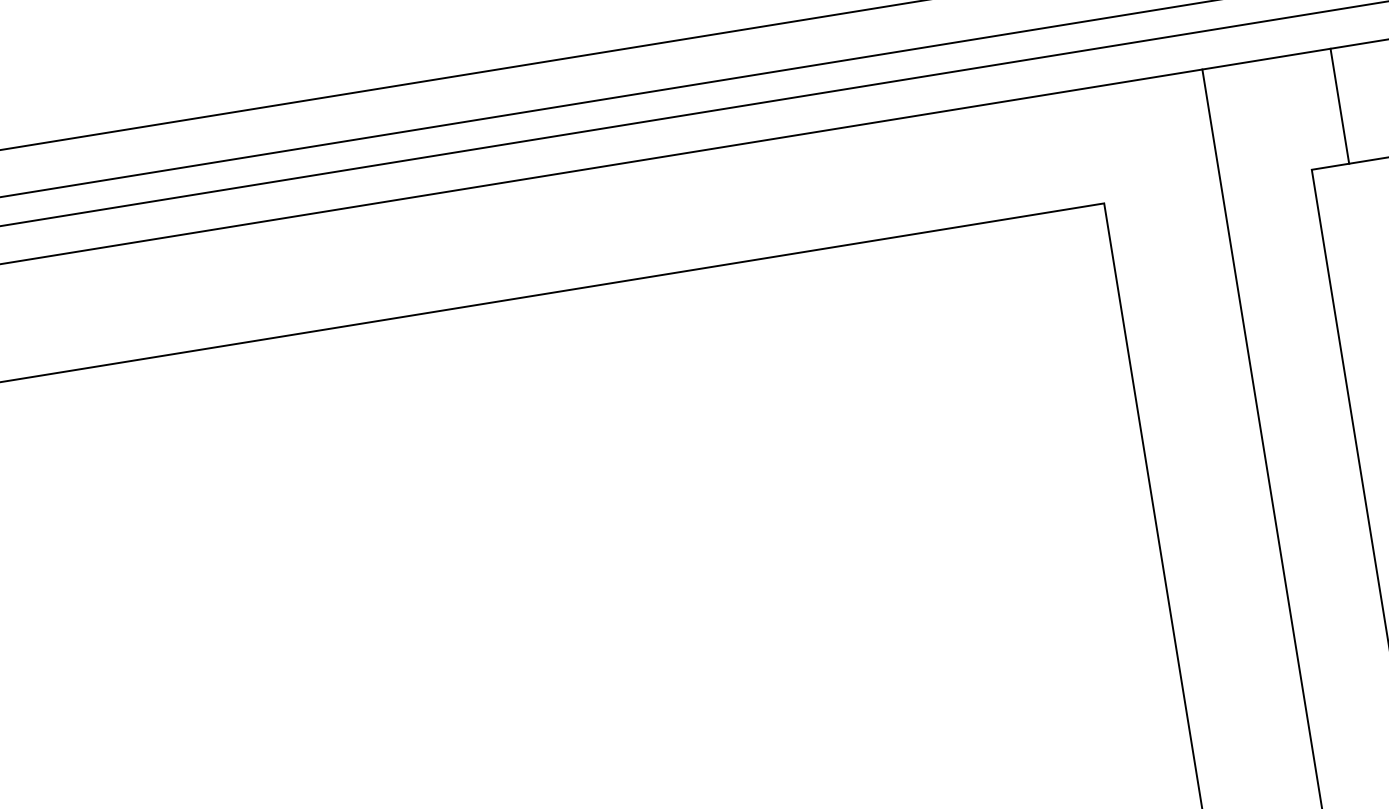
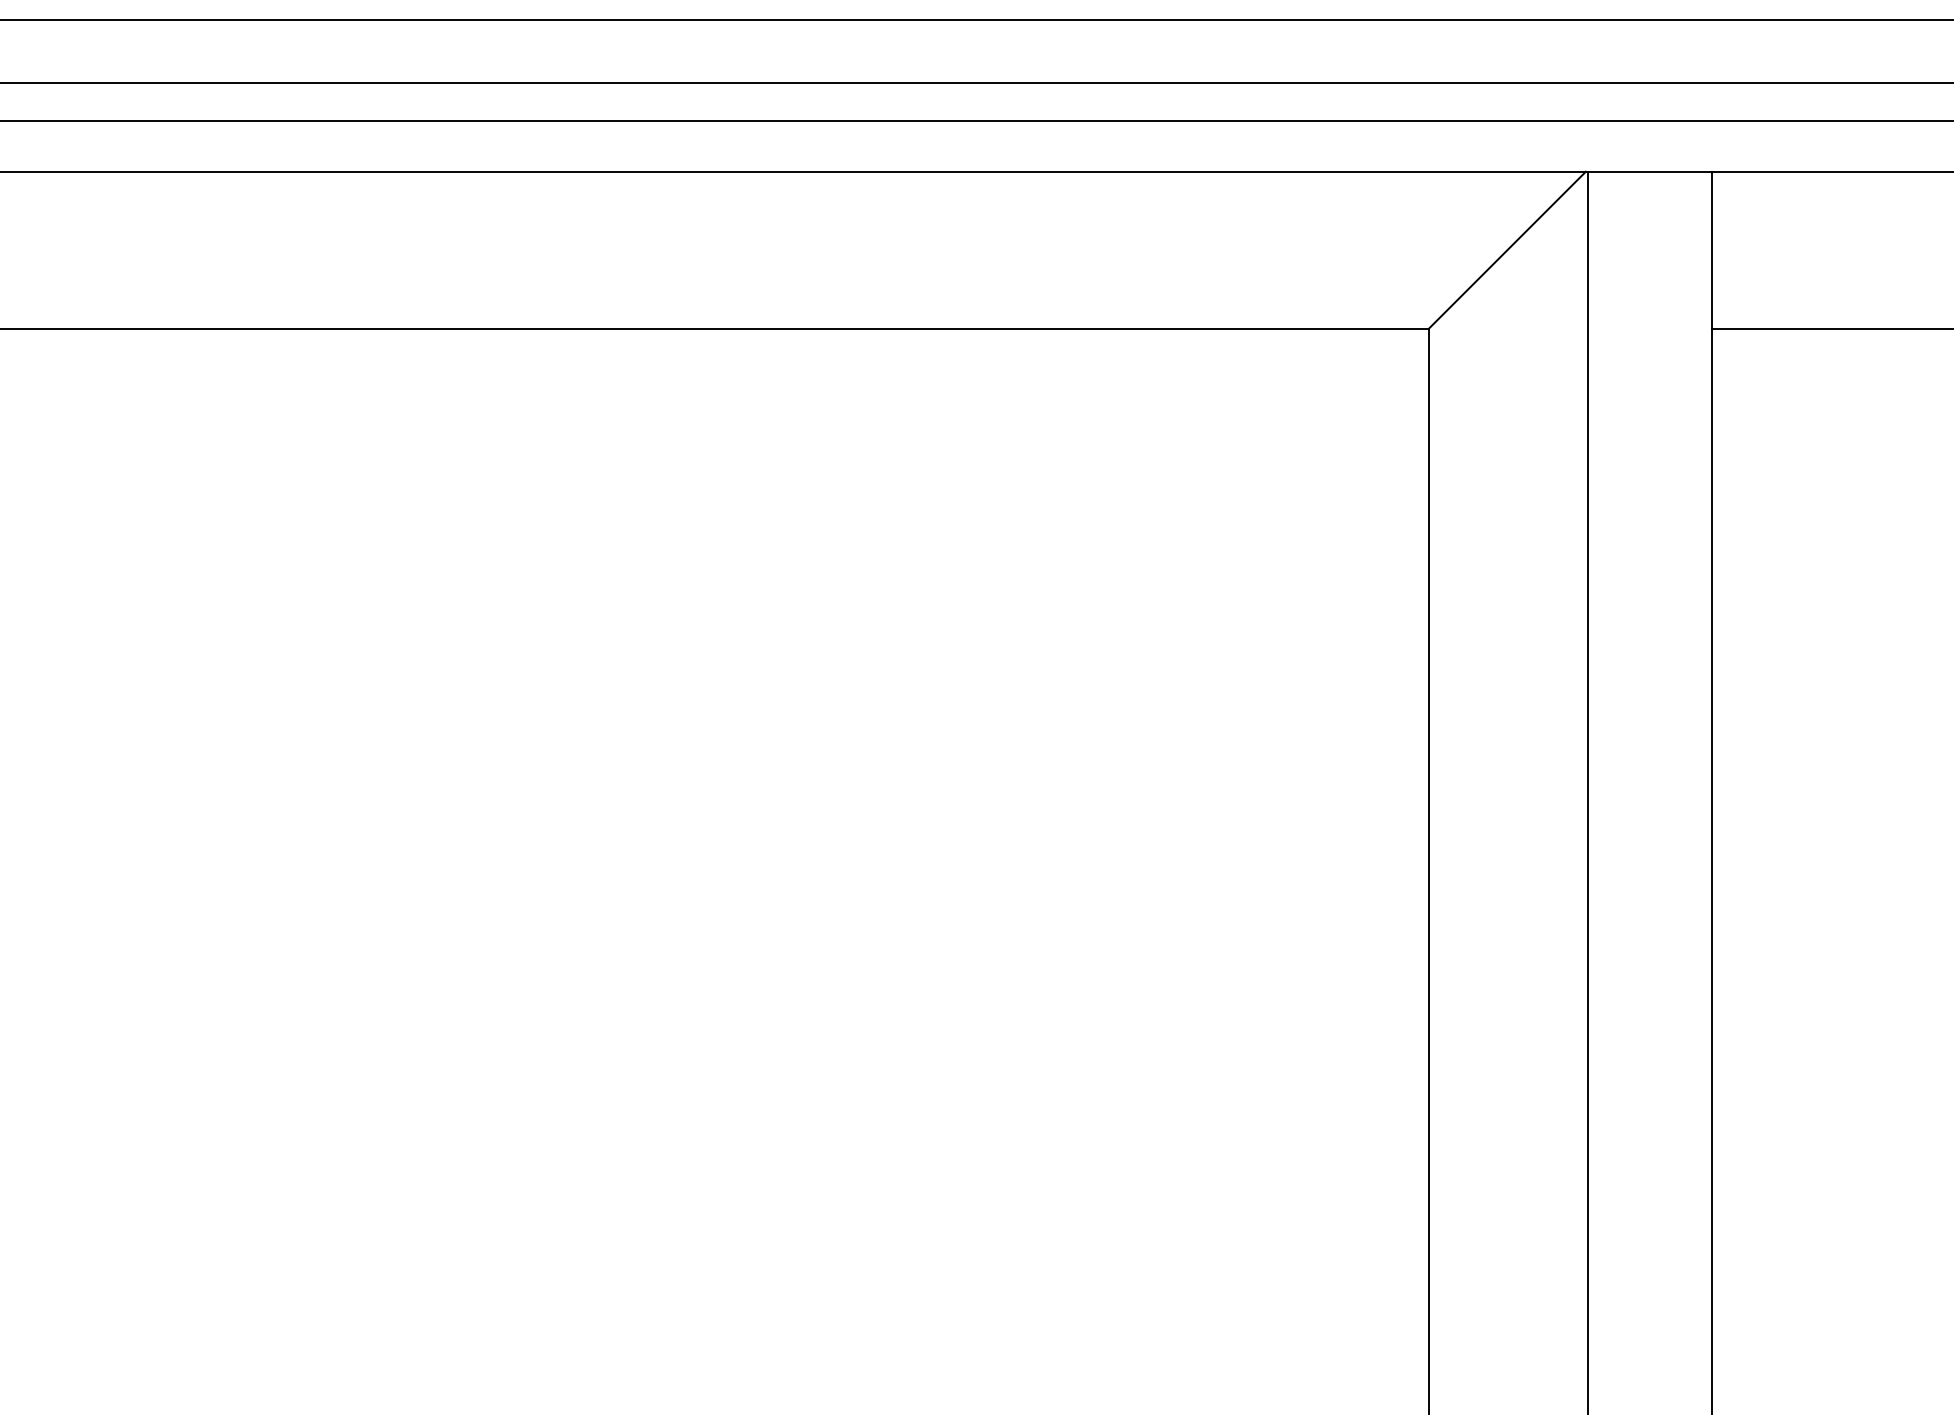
line: (1339, 105) -> (1712, 249), moved
line: (1151, 136) -> (1506, 249), added

